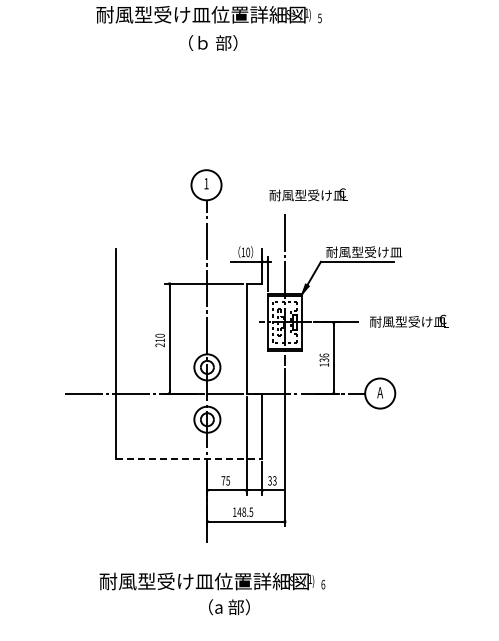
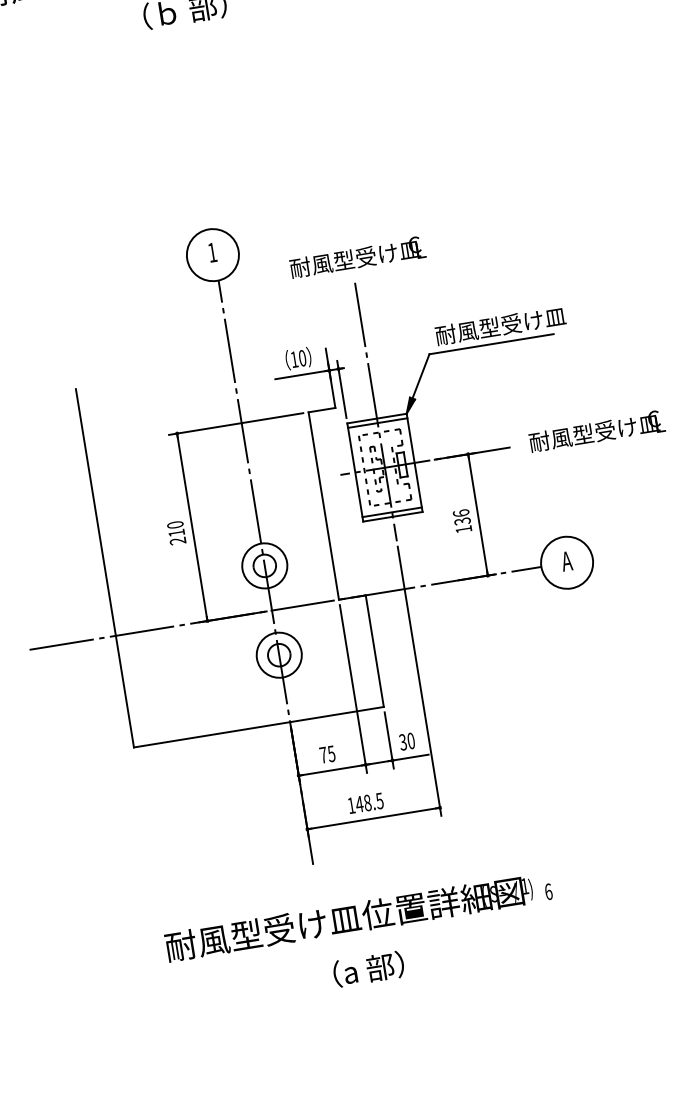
text: (308, 194) -> (356, 256), moved
line: (189, 458) -> (259, 726), dashed -> solid
text: (274, 480) -> (410, 740), 33 -> 30
text: (212, 581) -> (358, 917), moved

